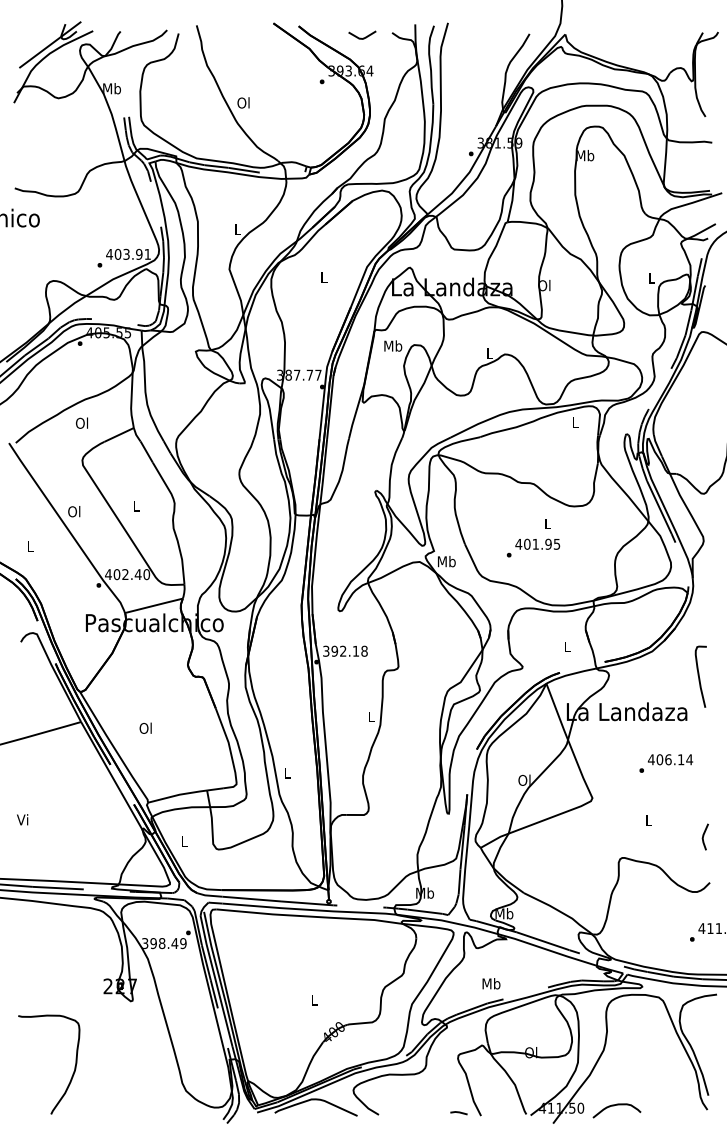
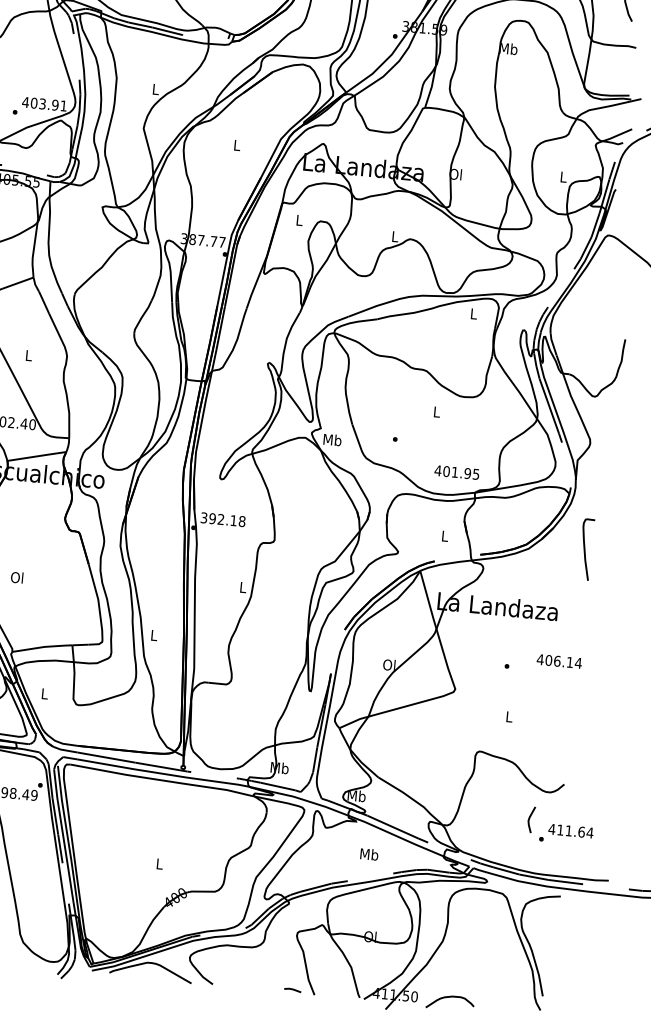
text: (393, 345) -> (299, 219), Mb -> L
text: (537, 543) -> (456, 471), moved
curve: (699, 676) -> (585, 549), moved
text: (670, 759) -> (559, 661), moved
line: (704, 836) -> (530, 819), moved
text: (491, 983) -> (369, 854), moved

